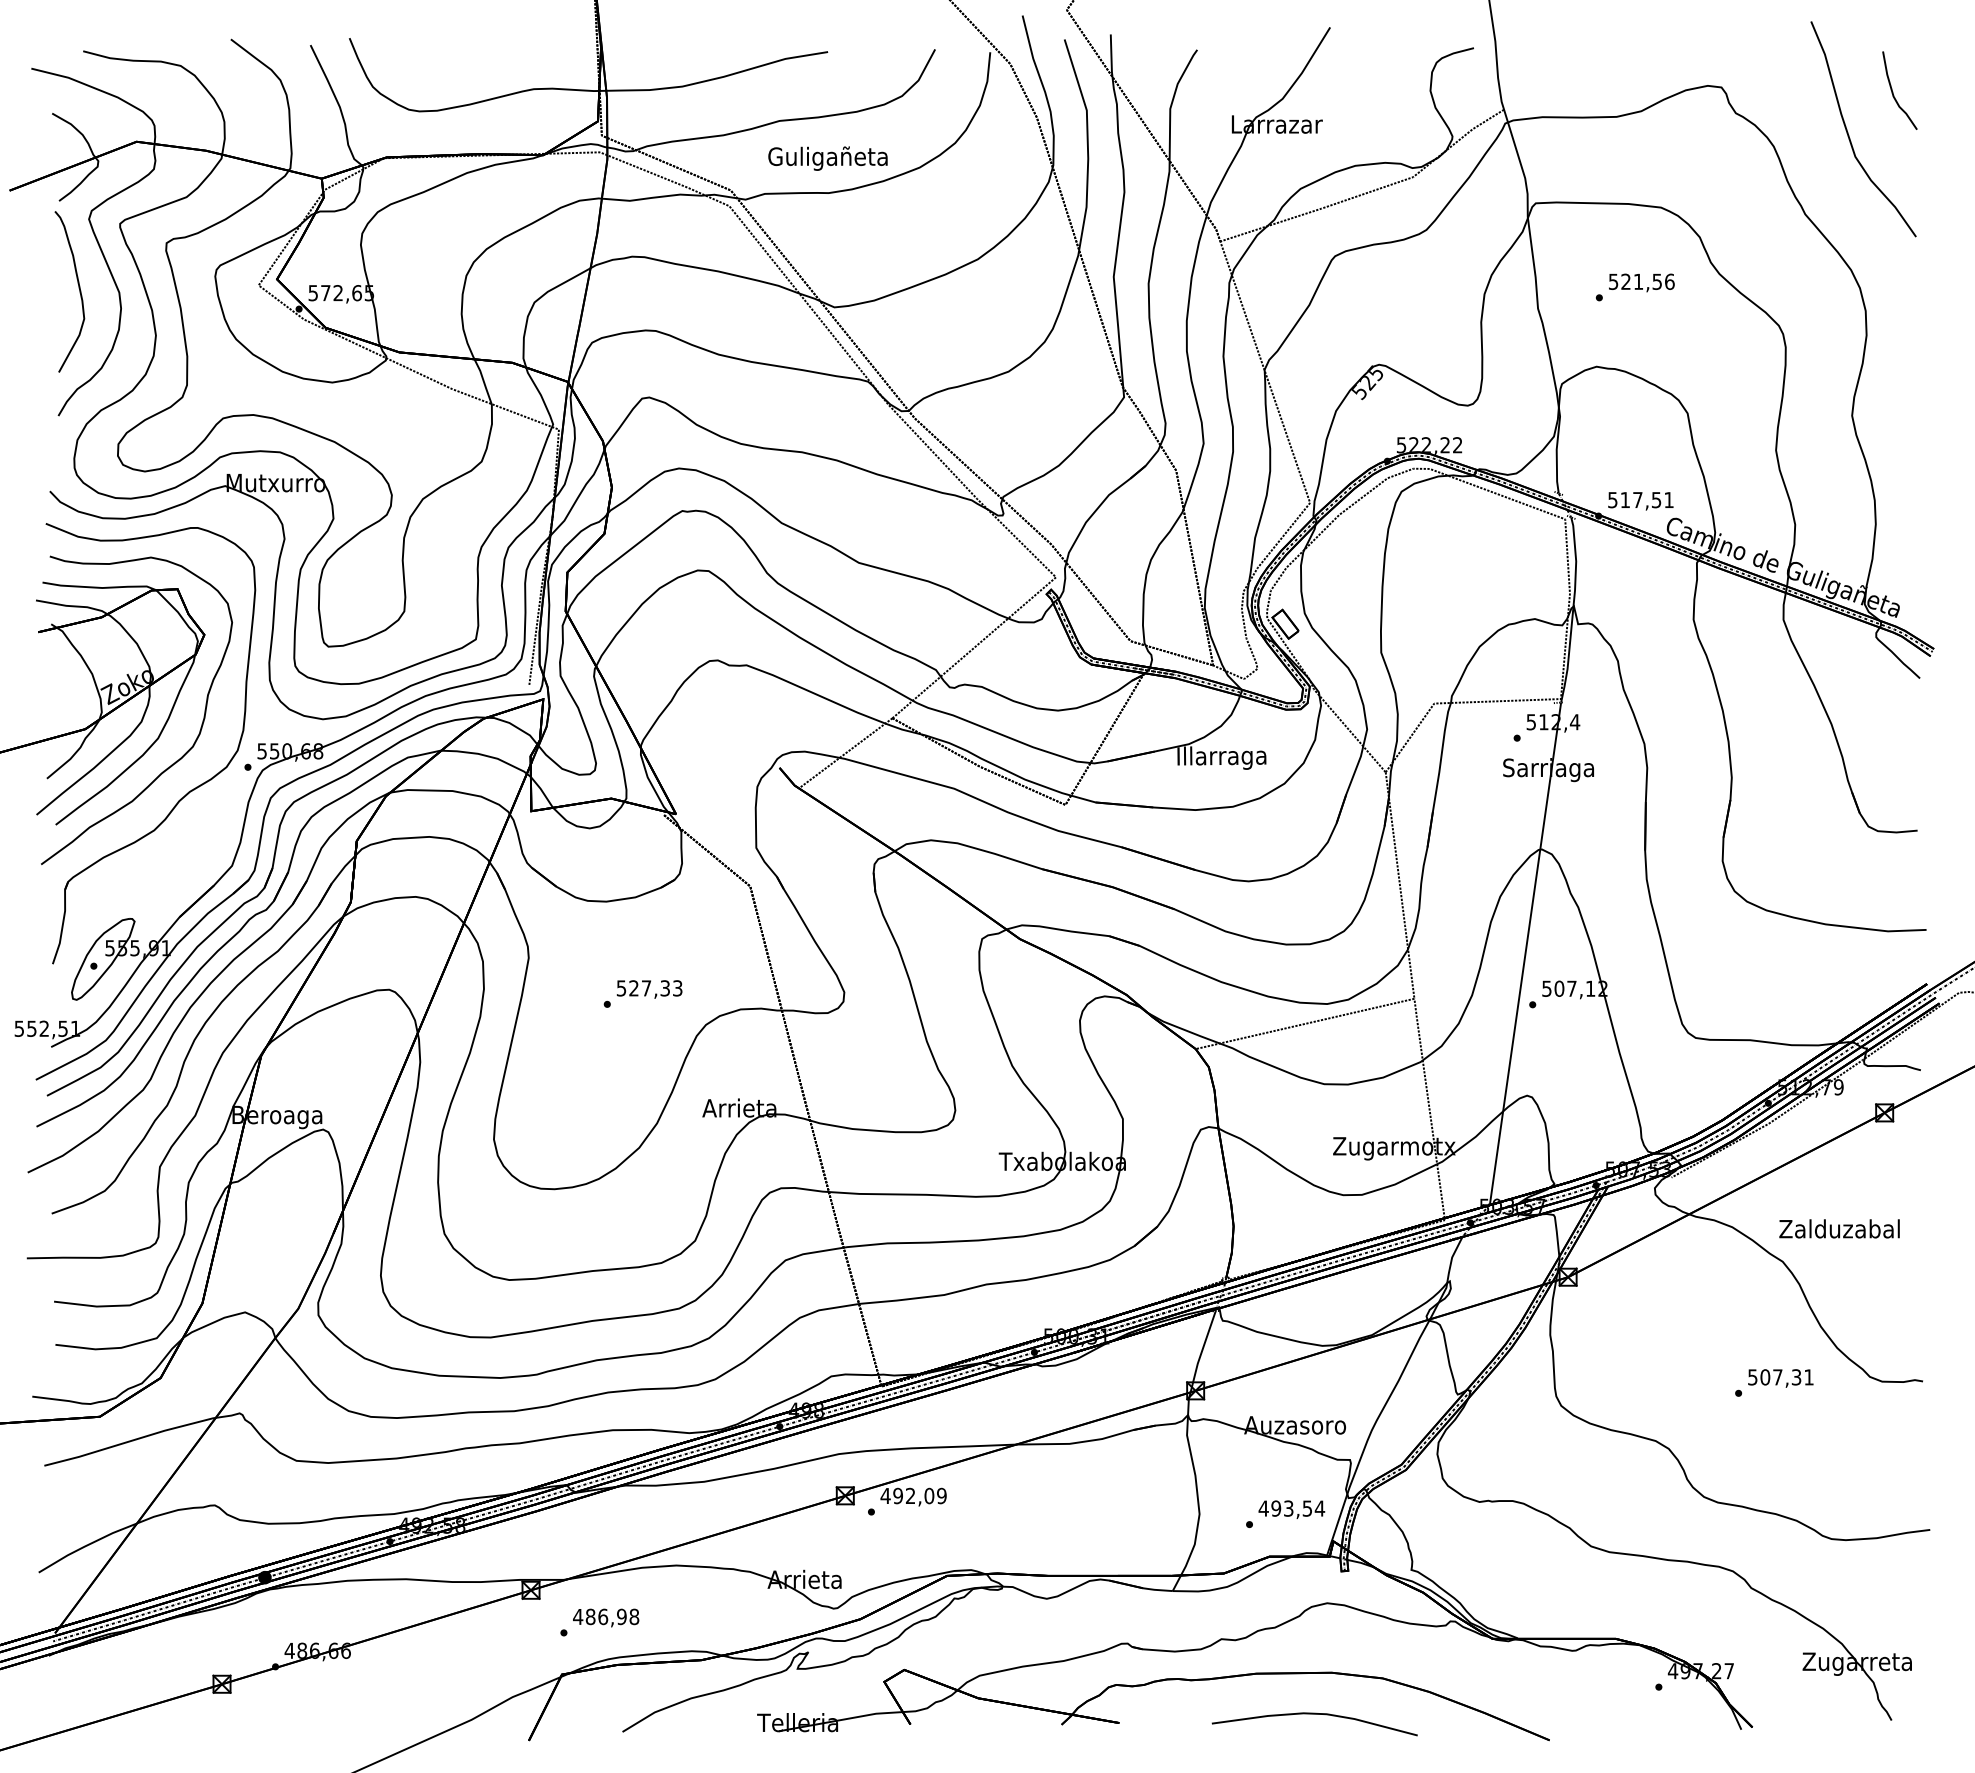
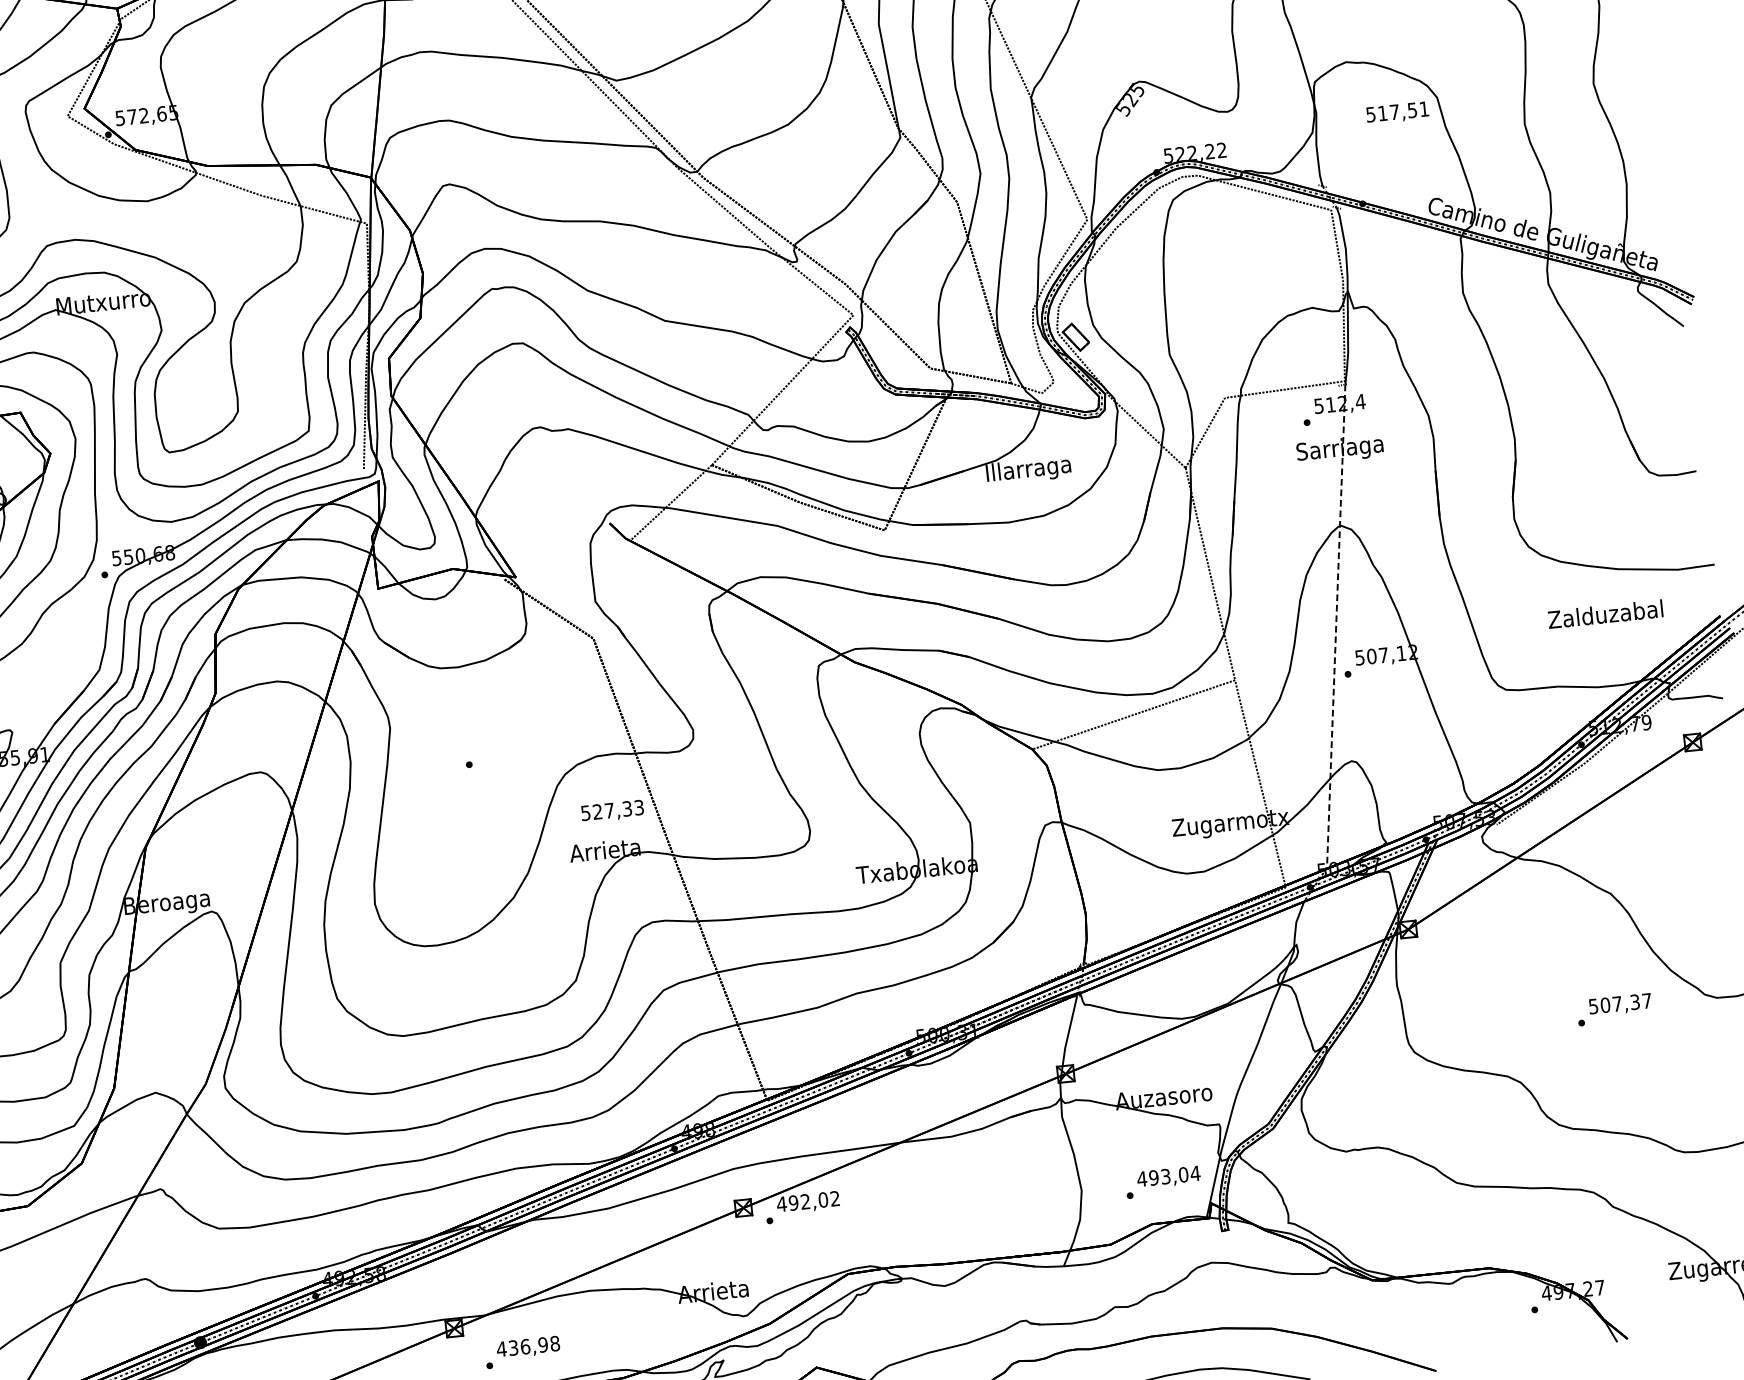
text: (1640, 501) -> (1397, 113), moved
line: (1525, 953) -> (1336, 626), solid -> dashed
text: (649, 989) -> (612, 811), moved
text: (1839, 1228) -> (1605, 613), moved
text: (1808, 1377) -> (1646, 1001), 507,31 -> 507,37
text: (941, 1496) -> (834, 1199), 492,09 -> 492,02
text: (1307, 1508) -> (1183, 1174), 493,54 -> 493,04
text: (590, 1616) -> (513, 1347), 486,98 -> 436,98

